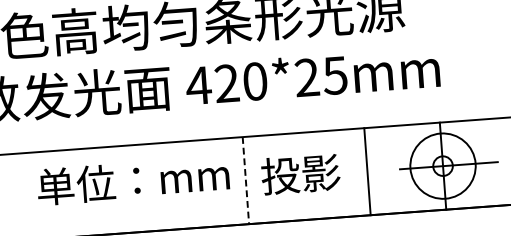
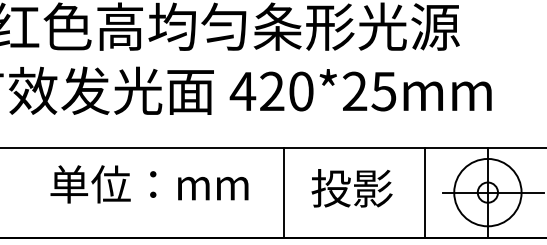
line: (367, 171) -> (424, 192), moved
text: (300, 174) -> (351, 188), moved
text: (133, 180) -> (149, 184), moved
line: (246, 180) -> (284, 192), dashed -> solid

